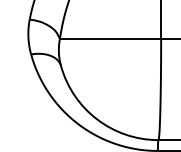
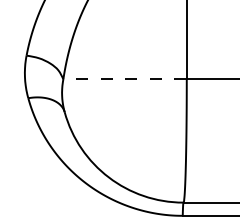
line: (110, 39) -> (125, 79), solid -> dashed

